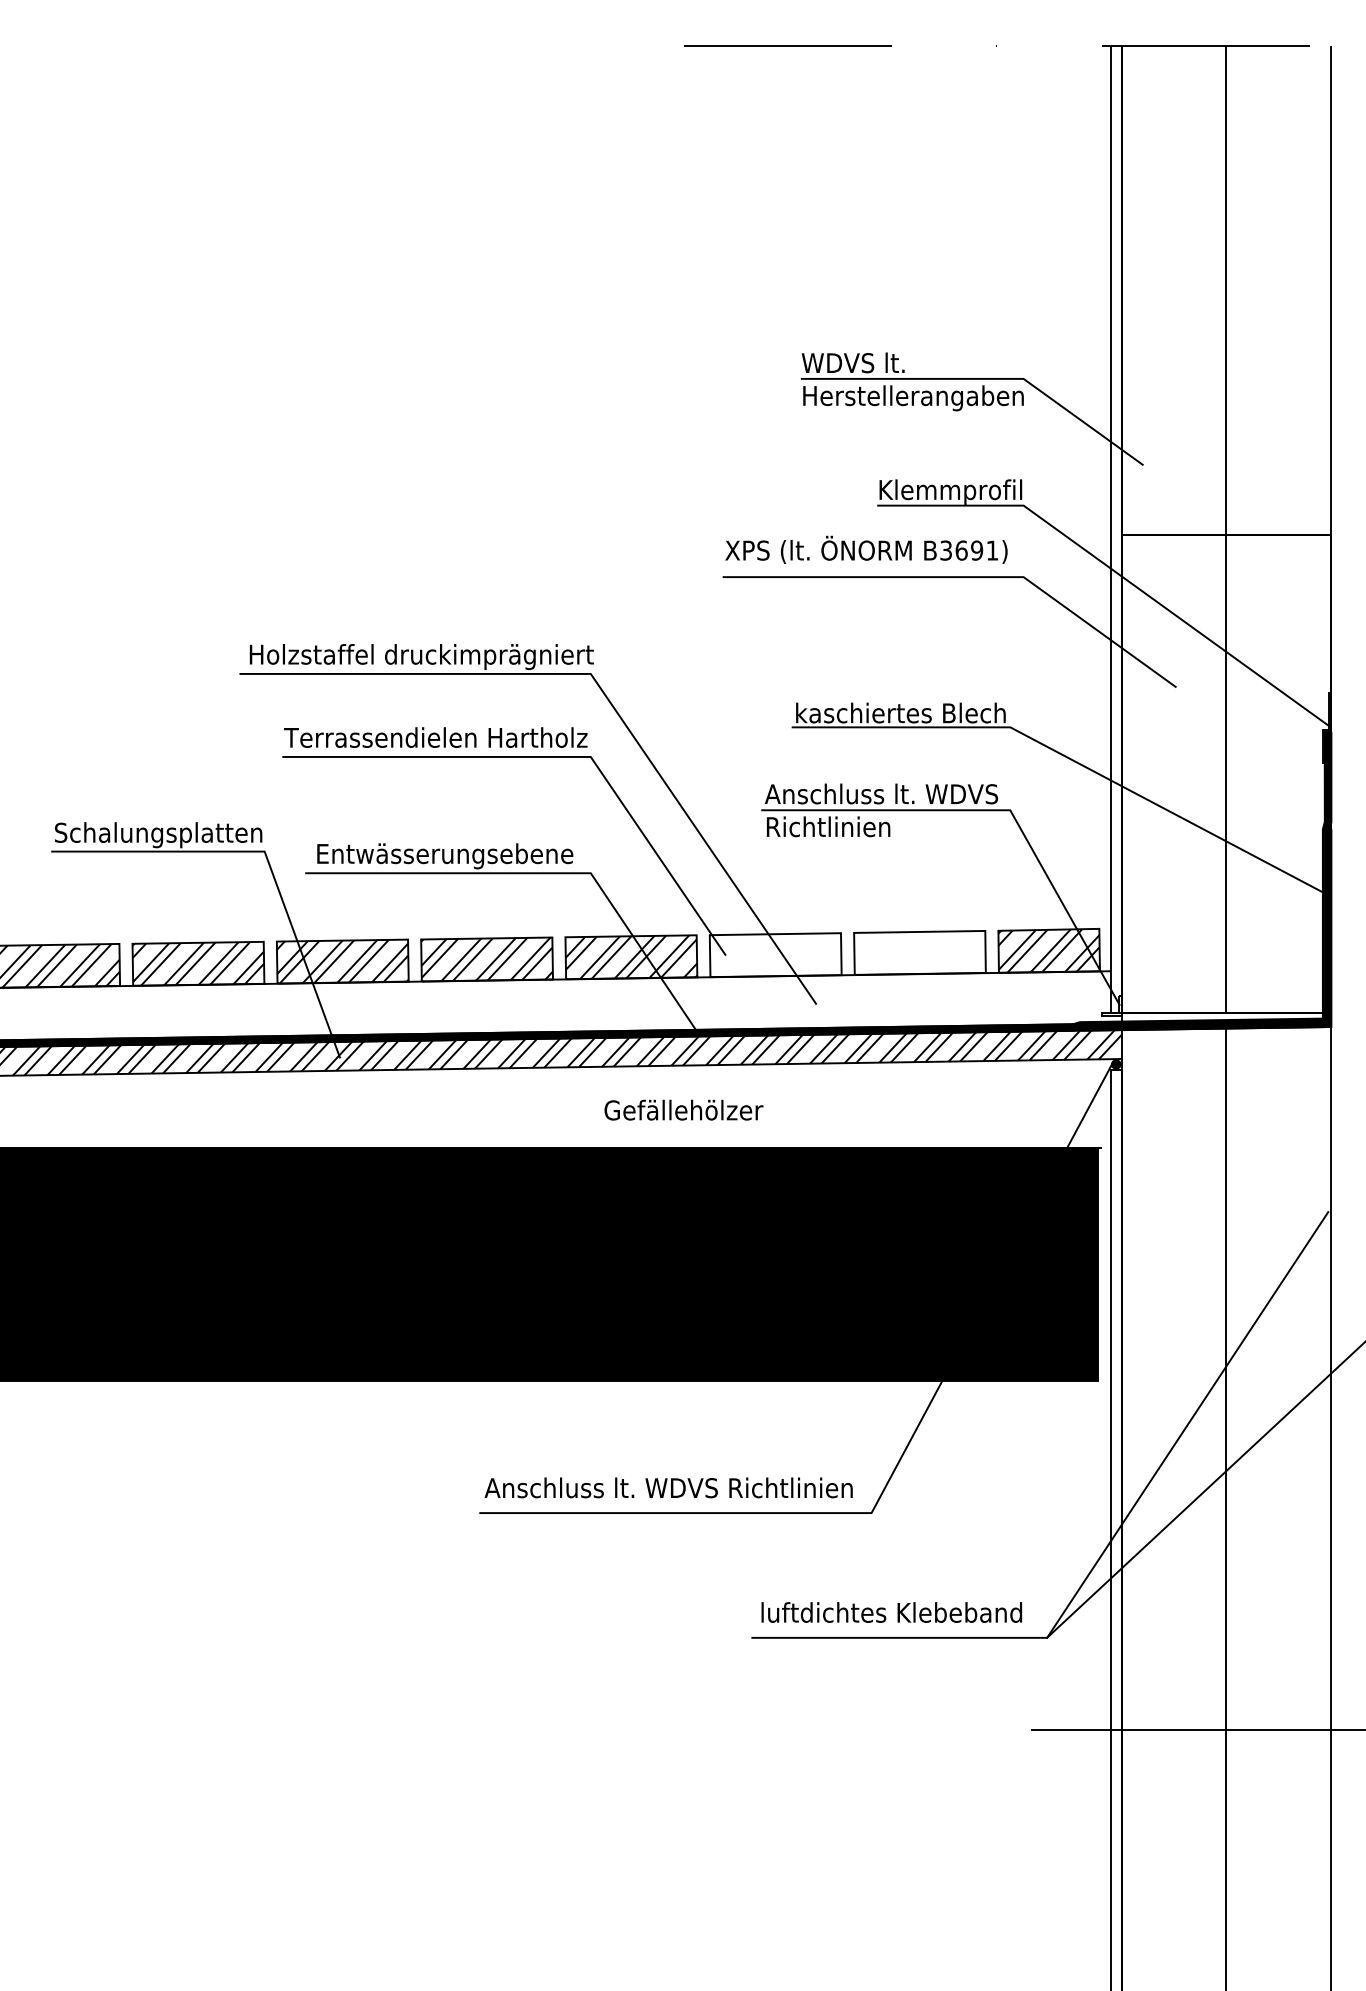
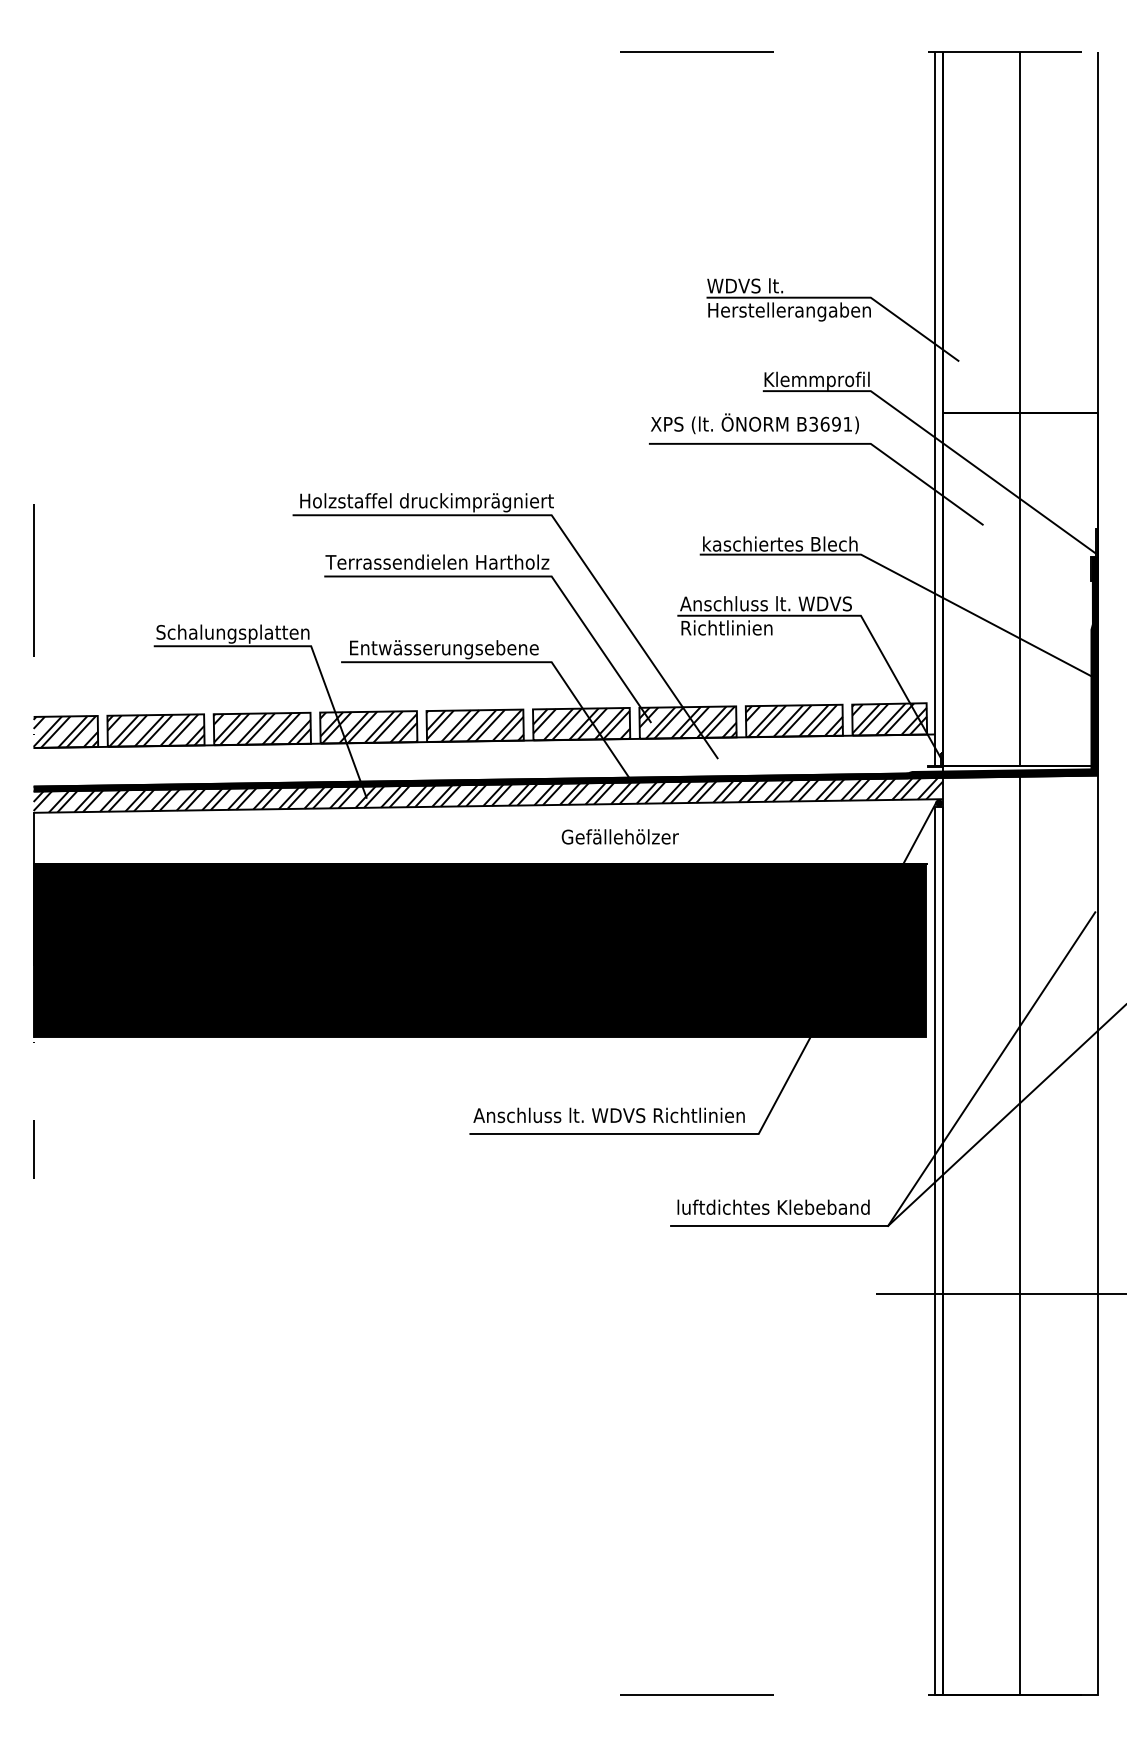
hatch: (918, 952) -> (793, 720), added
hatch: (775, 955) -> (687, 722), added

